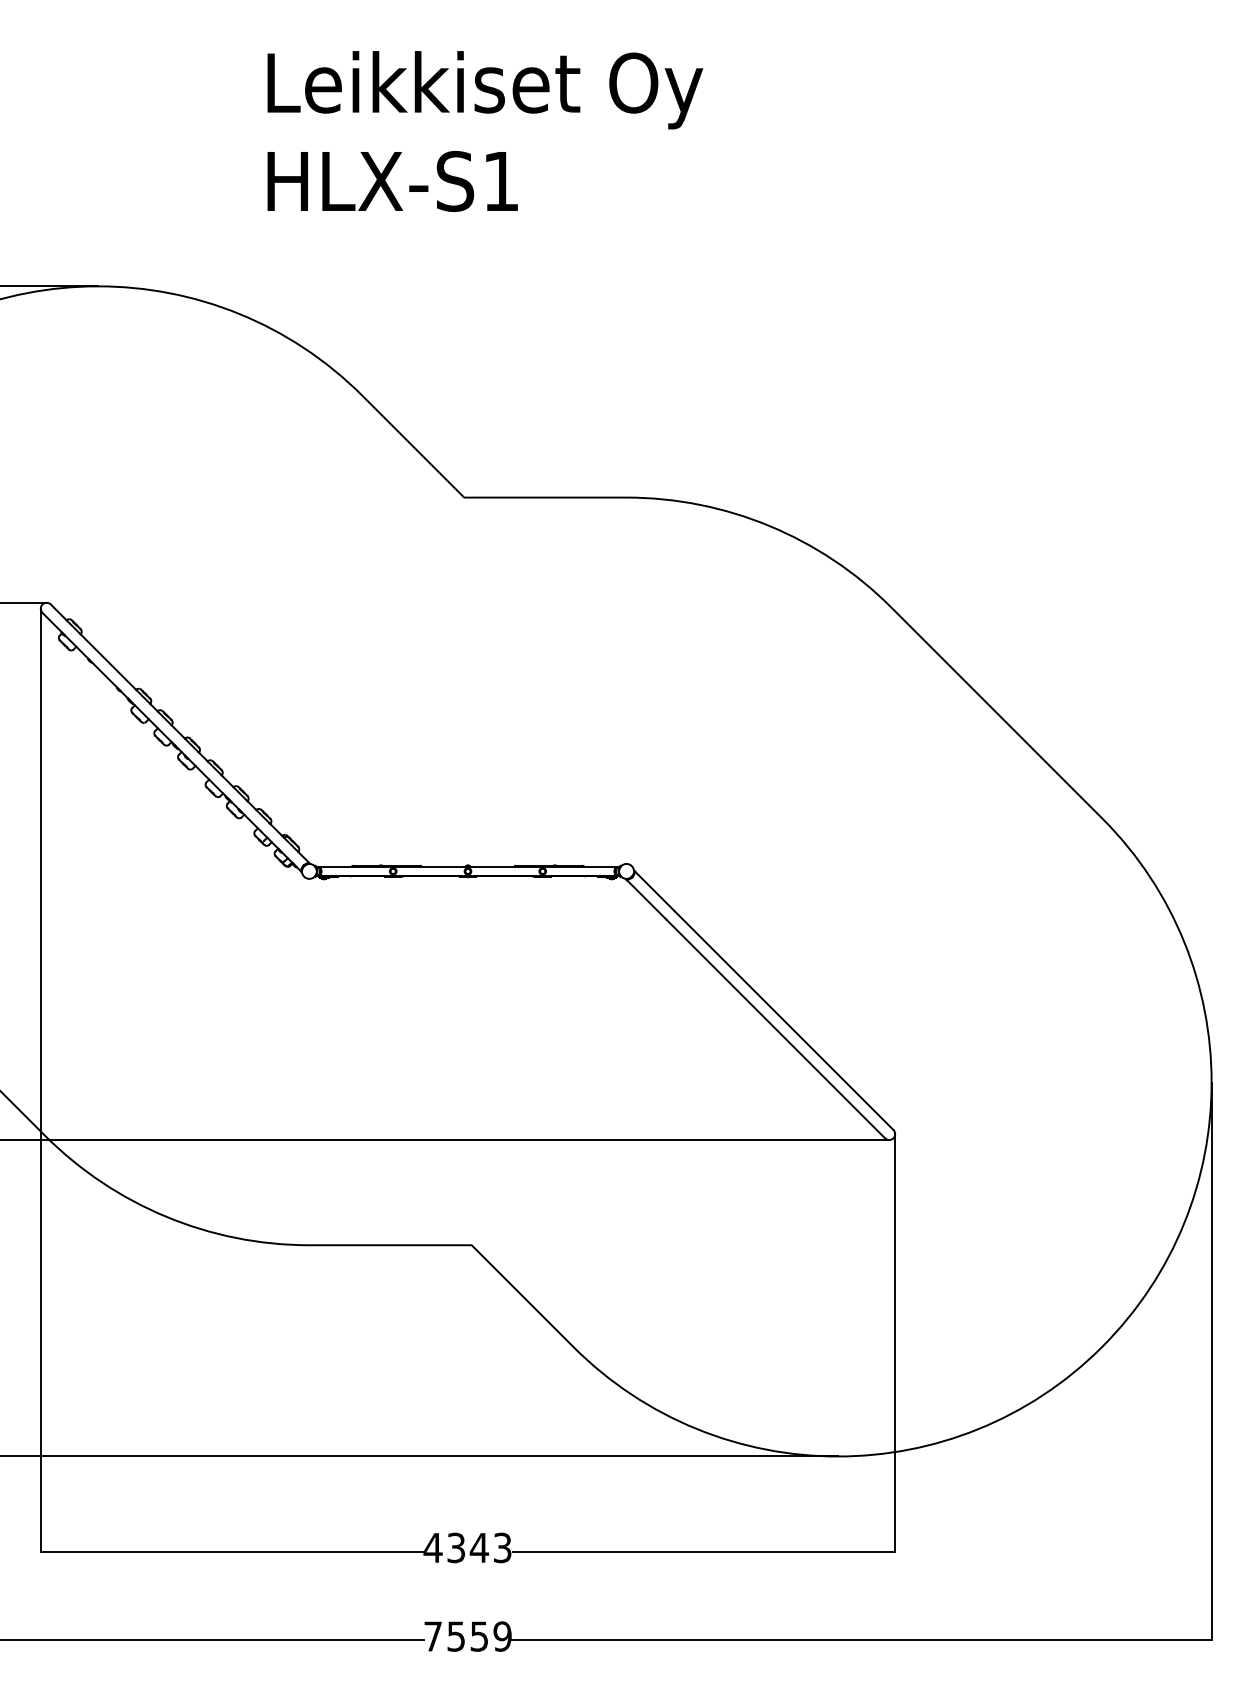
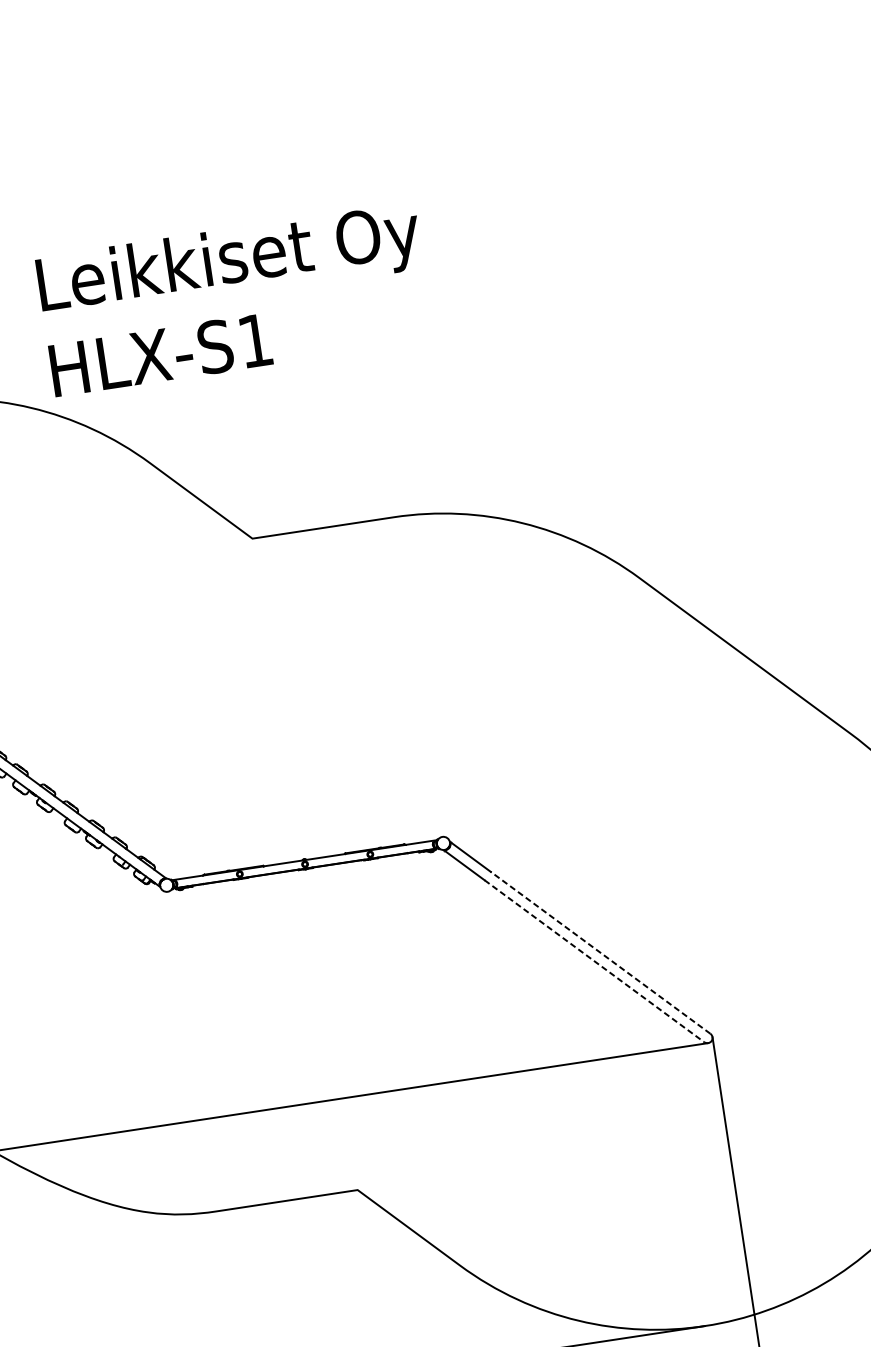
text: (485, 131) -> (235, 299), moved
line: (784, 1020) -> (600, 952), solid -> dashed
line: (775, 1028) -> (594, 960), solid -> dashed

